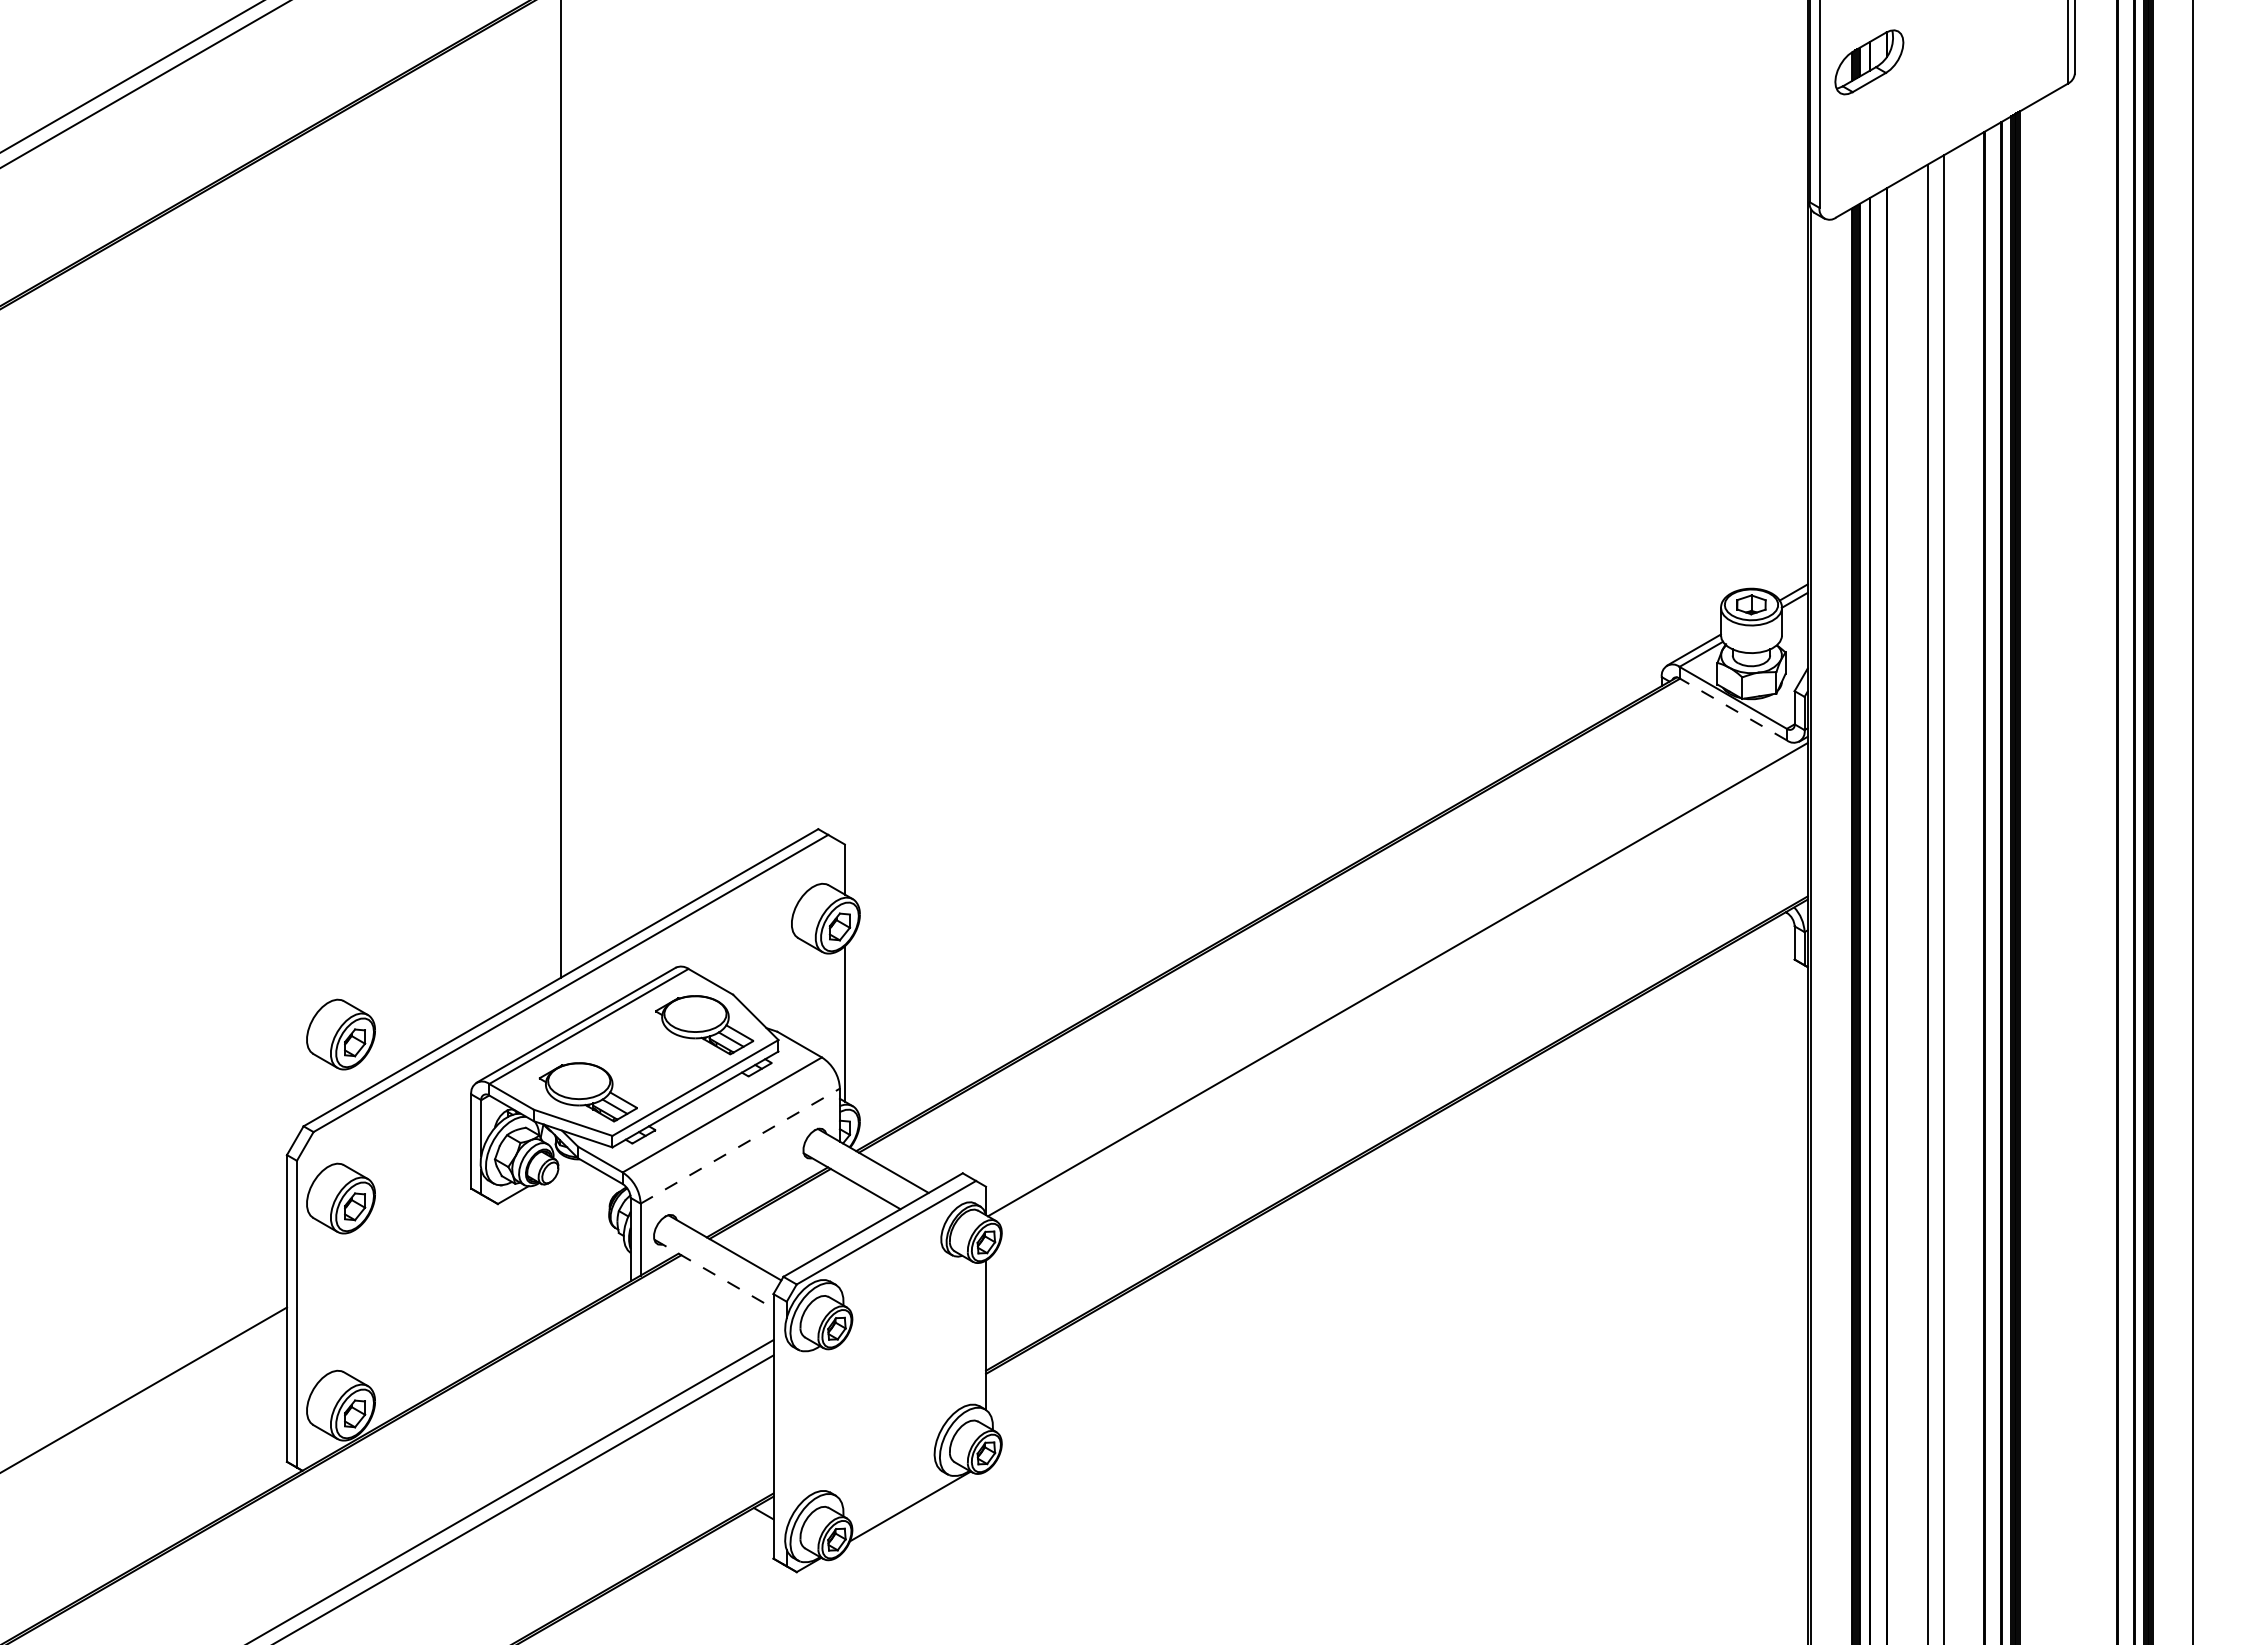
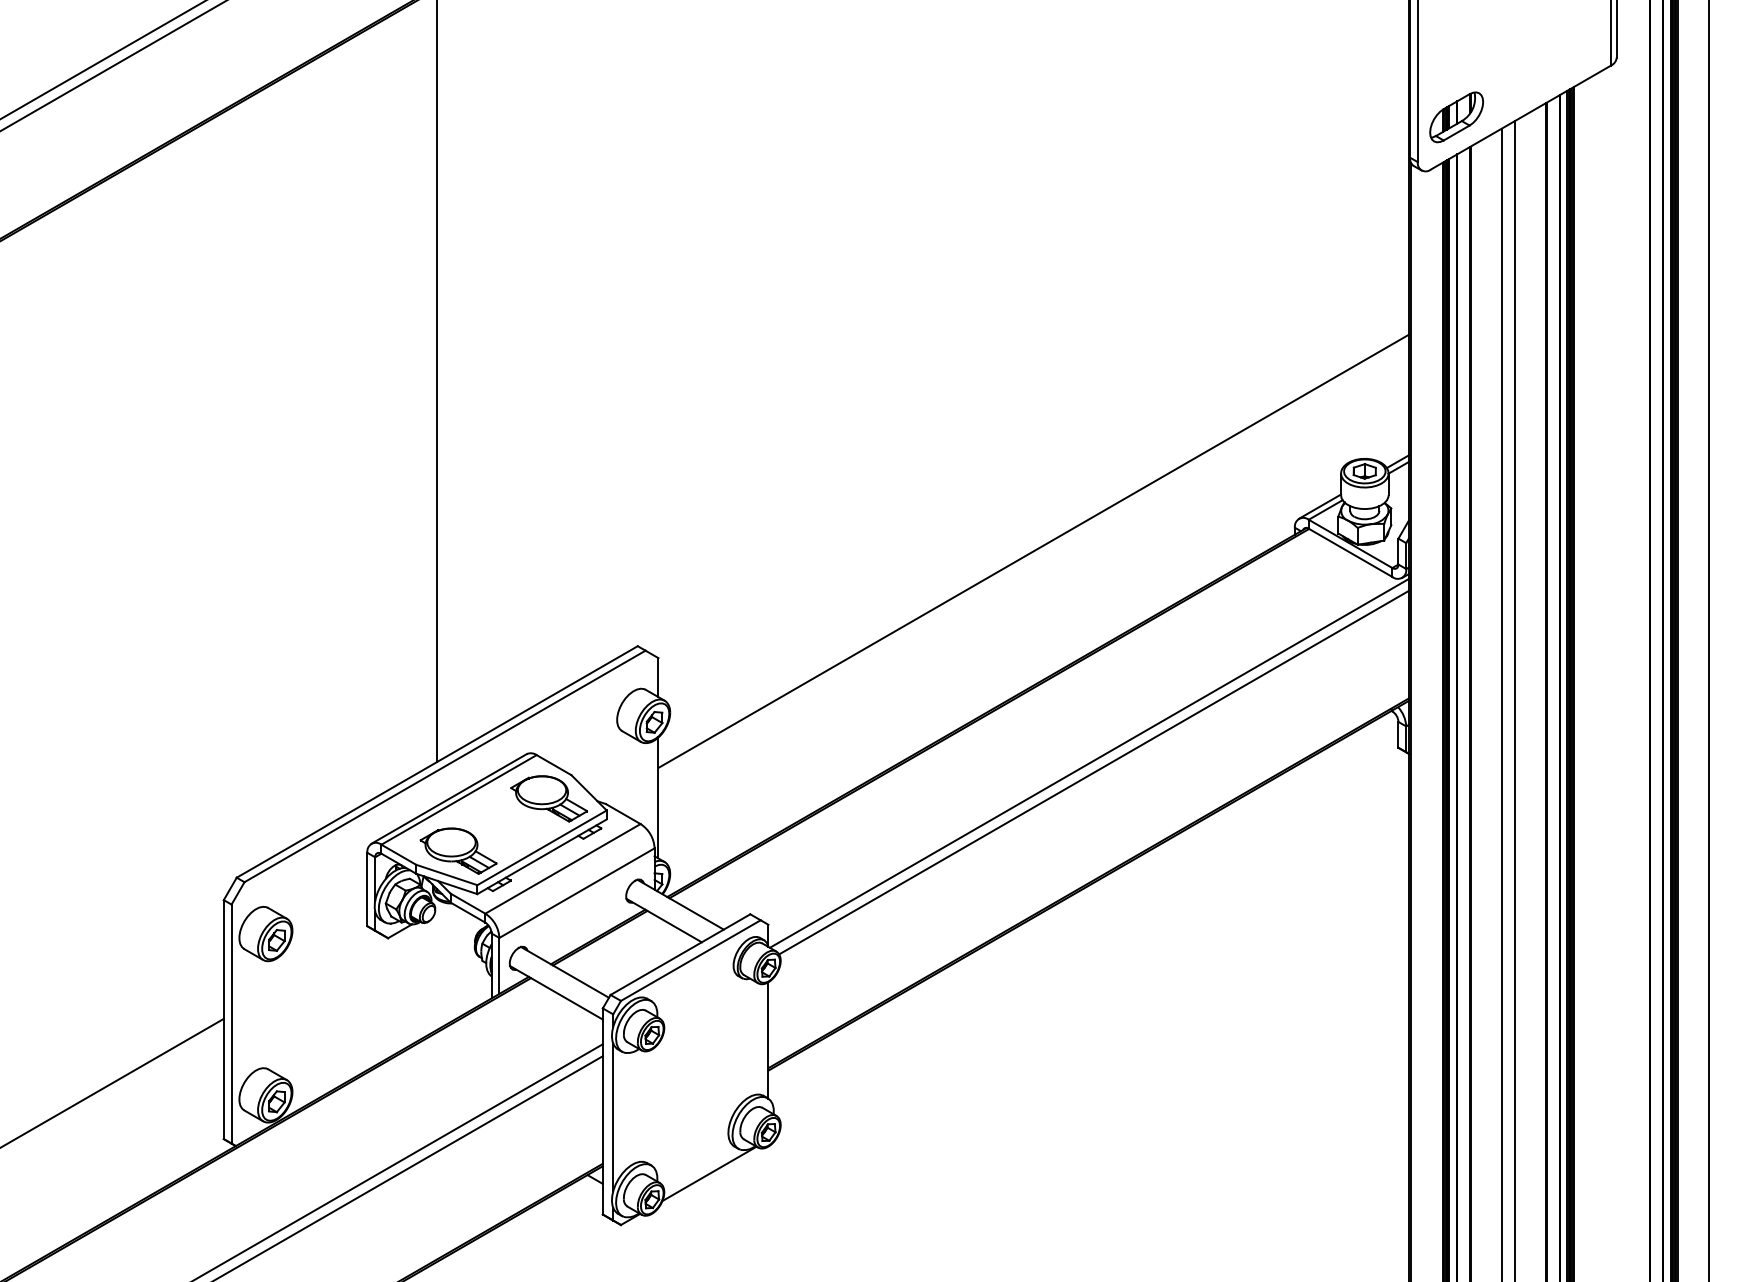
part: (1869, 62) -> (1456, 117), moved
line: (1325, 707) -> (1032, 551), added
line: (1733, 709) -> (1350, 552), dashed -> solid
line: (1403, 991) -> (1093, 772), added
part: (340, 1034) -> (265, 806), removed
line: (740, 1145) -> (577, 892), dashed -> solid
line: (713, 1274) -> (556, 993), dashed -> solid
line: (786, 1433) -> (612, 1117), added

